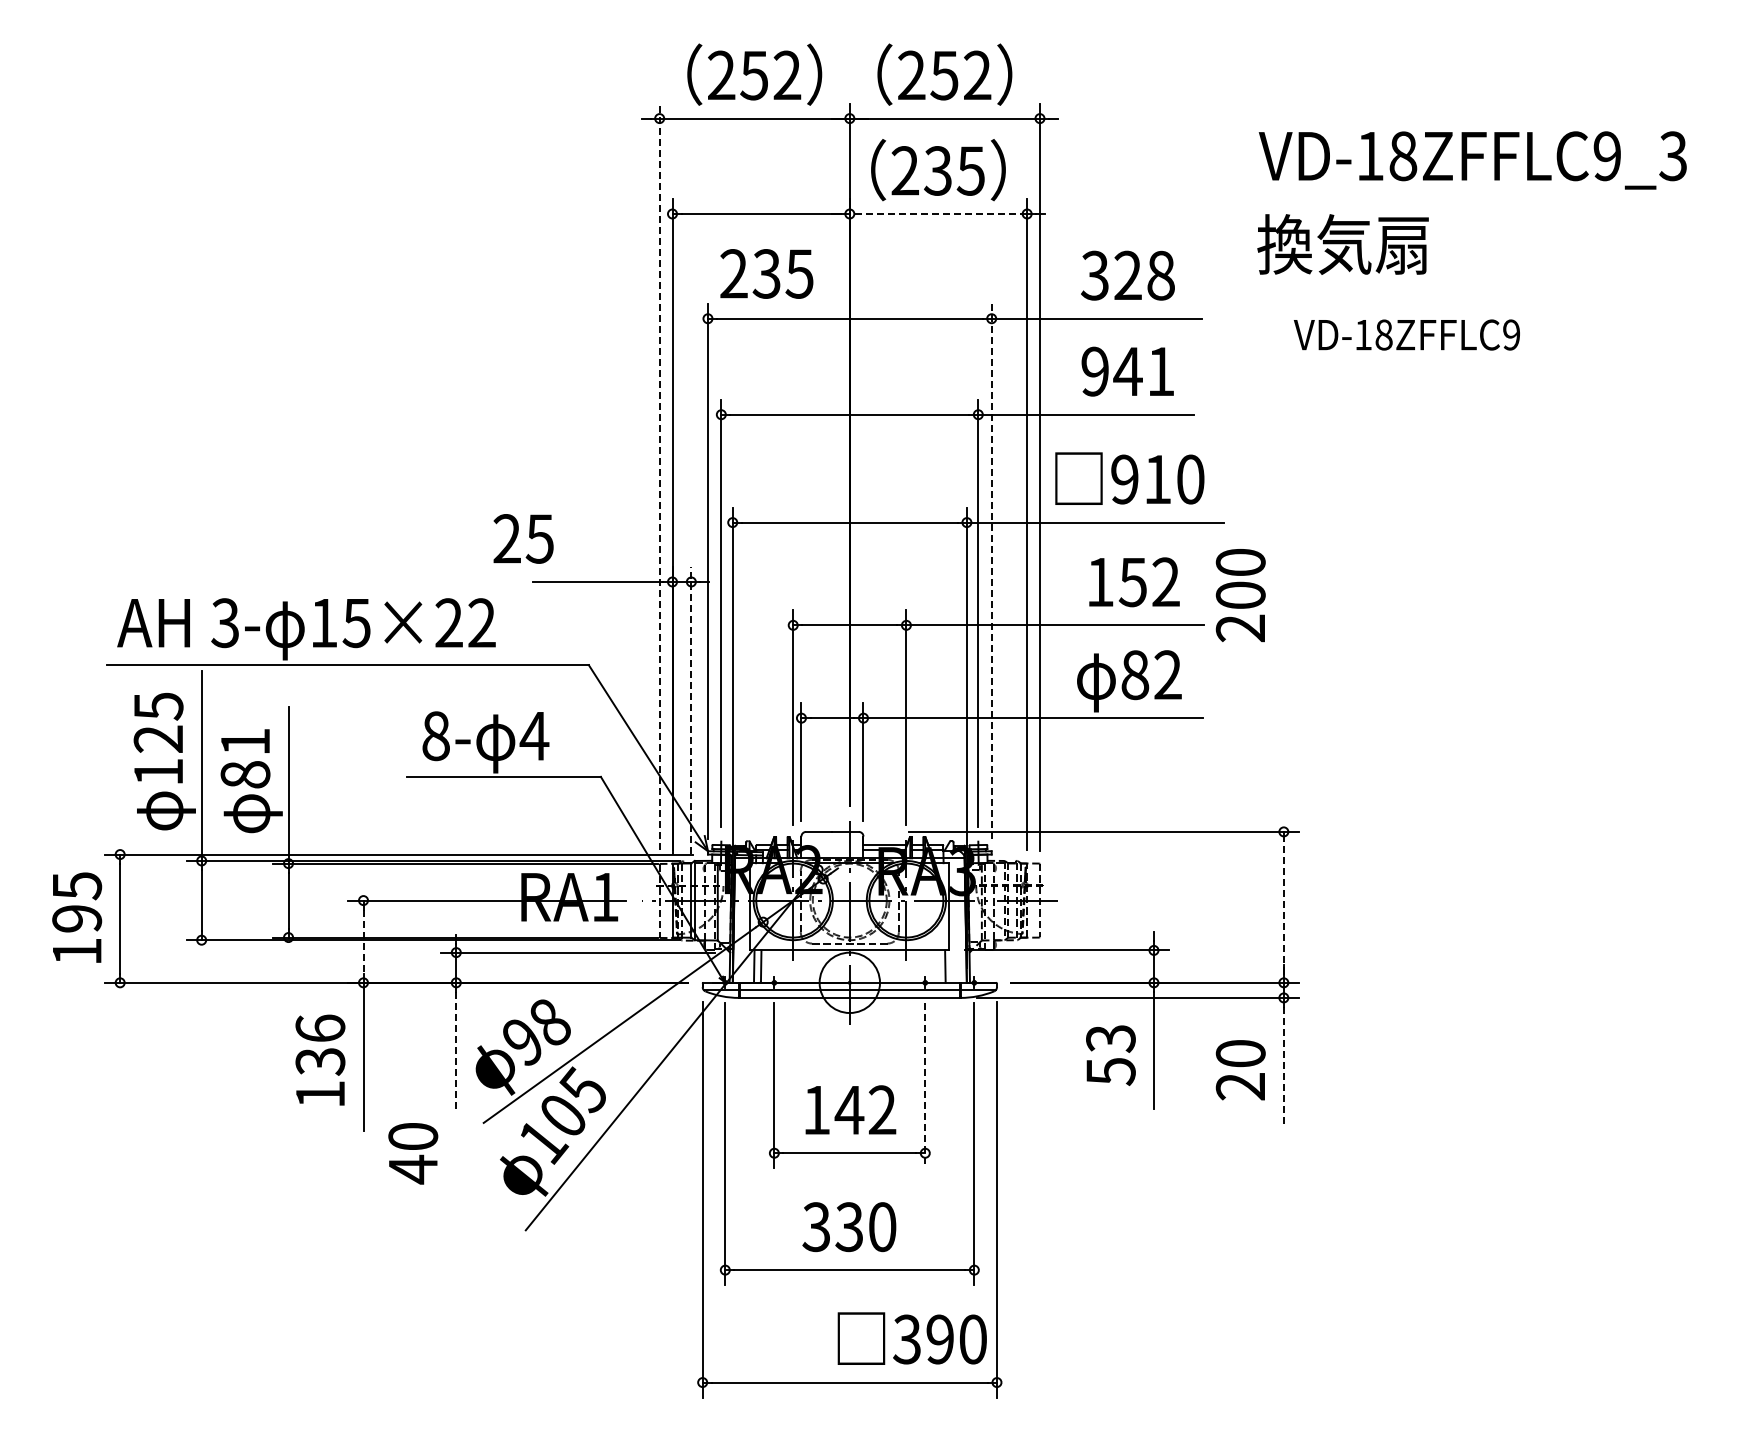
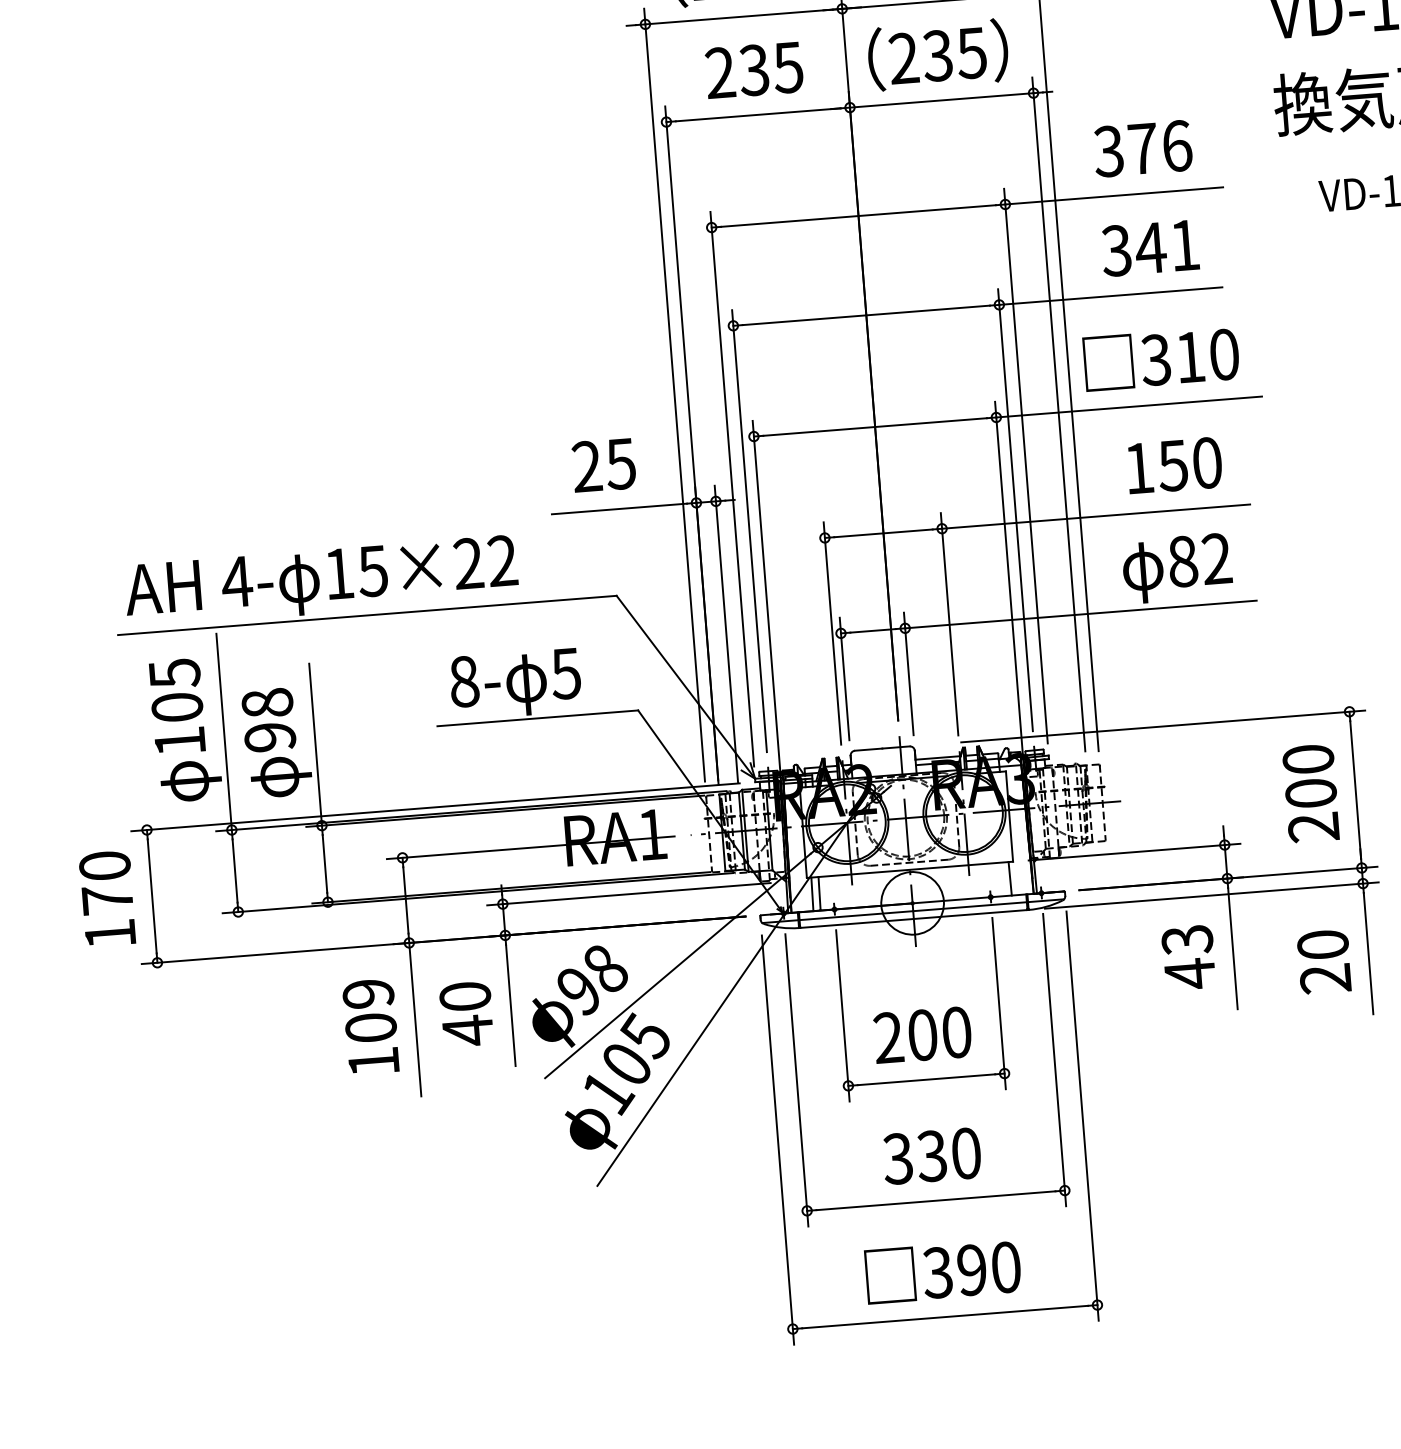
line: (938, 214) -> (941, 100), dashed -> solid
text: (766, 273) -> (753, 69), moved
text: (1144, 275) -> (1159, 147), 328 -> 376
text: (1094, 371) -> (1116, 250), 941 -> 341
line: (659, 476) -> (674, 394), dashed -> solid
text: (1124, 479) -> (1155, 360), 910 -> 310
text: (523, 538) -> (603, 464), moved
line: (991, 571) -> (1025, 466), dashed -> solid
text: (1165, 582) -> (1206, 463), 152 -> 150
text: (1240, 595) -> (1310, 793), moved
text: (225, 623) -> (237, 582), 3- -> 4-
line: (691, 709) -> (726, 633), dashed -> solid
text: (534, 736) -> (566, 674), 4 -> 5
text: (158, 738) -> (177, 706), 125 -> 105
text: (245, 758) -> (268, 720), 81 -> 98
text: (77, 902) -> (106, 883), 195 -> 170
line: (1283, 906) -> (1355, 789), dashed -> solid
line: (363, 942) -> (405, 901), dashed -> solid
text: (320, 1044) -> (369, 1010), 136 -> 109
line: (456, 1050) -> (511, 1005), dashed -> solid
line: (1283, 1065) -> (1368, 953), dashed -> solid
text: (1110, 1071) -> (1189, 973), 53 -> 43
line: (925, 1085) -> (999, 1003), dashed -> solid
text: (849, 1110) -> (922, 1035), 142 -> 200
text: (413, 1153) -> (466, 1014), moved
text: (911, 1338) -> (942, 1271), moved

